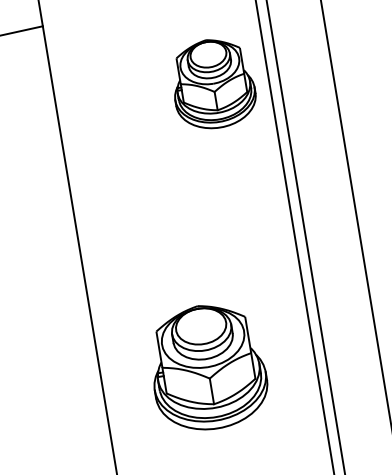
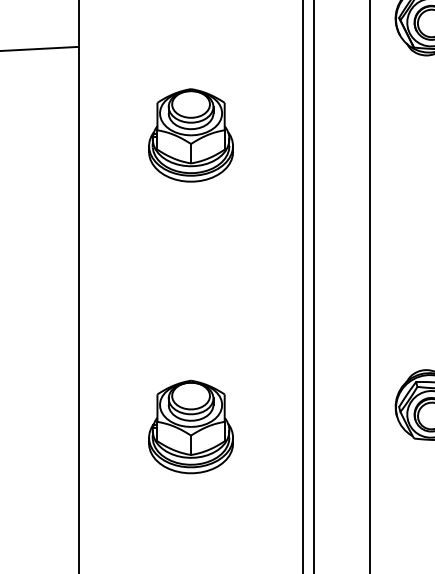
part: (212, 84) -> (190, 135), moved
part: (207, 366) -> (190, 426), size x0.71

